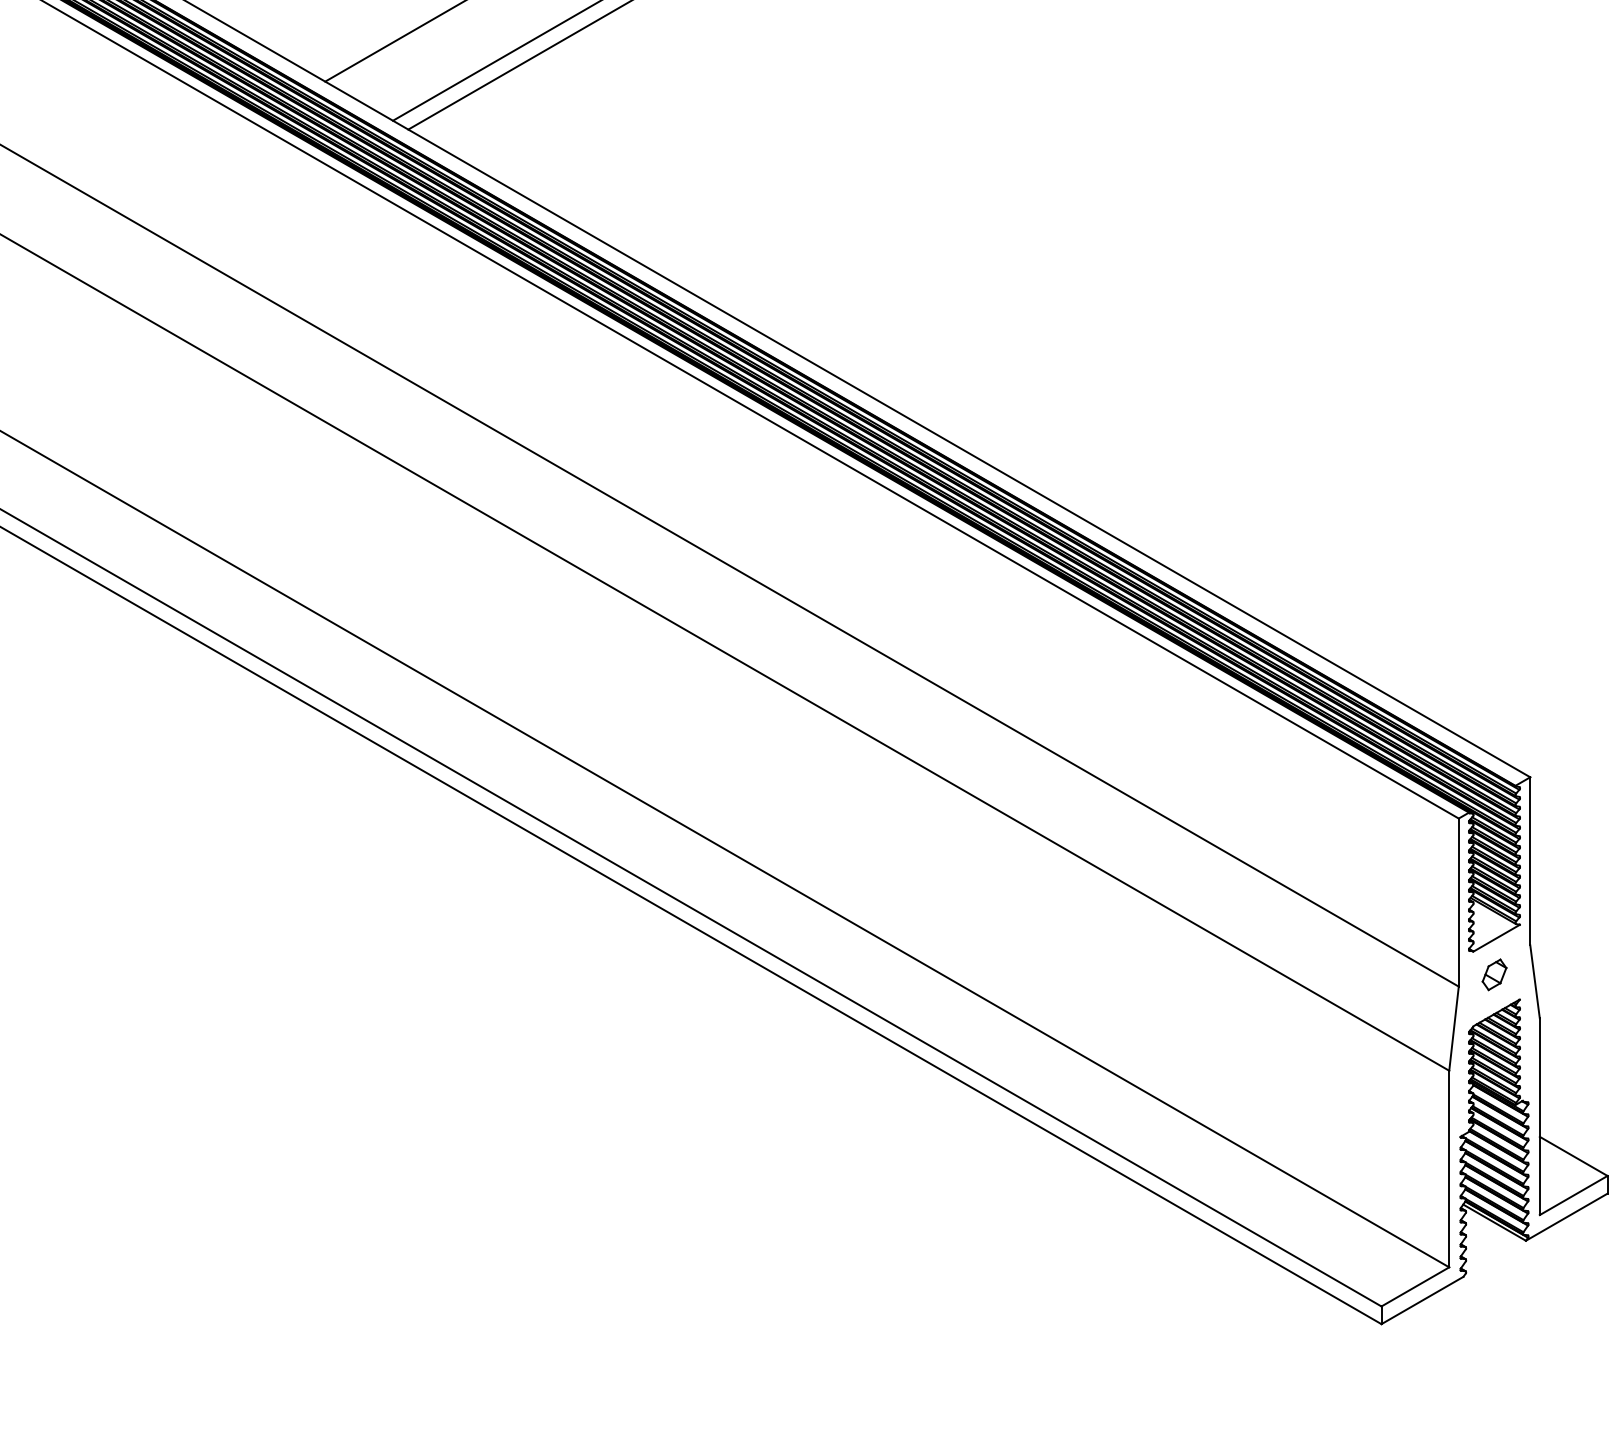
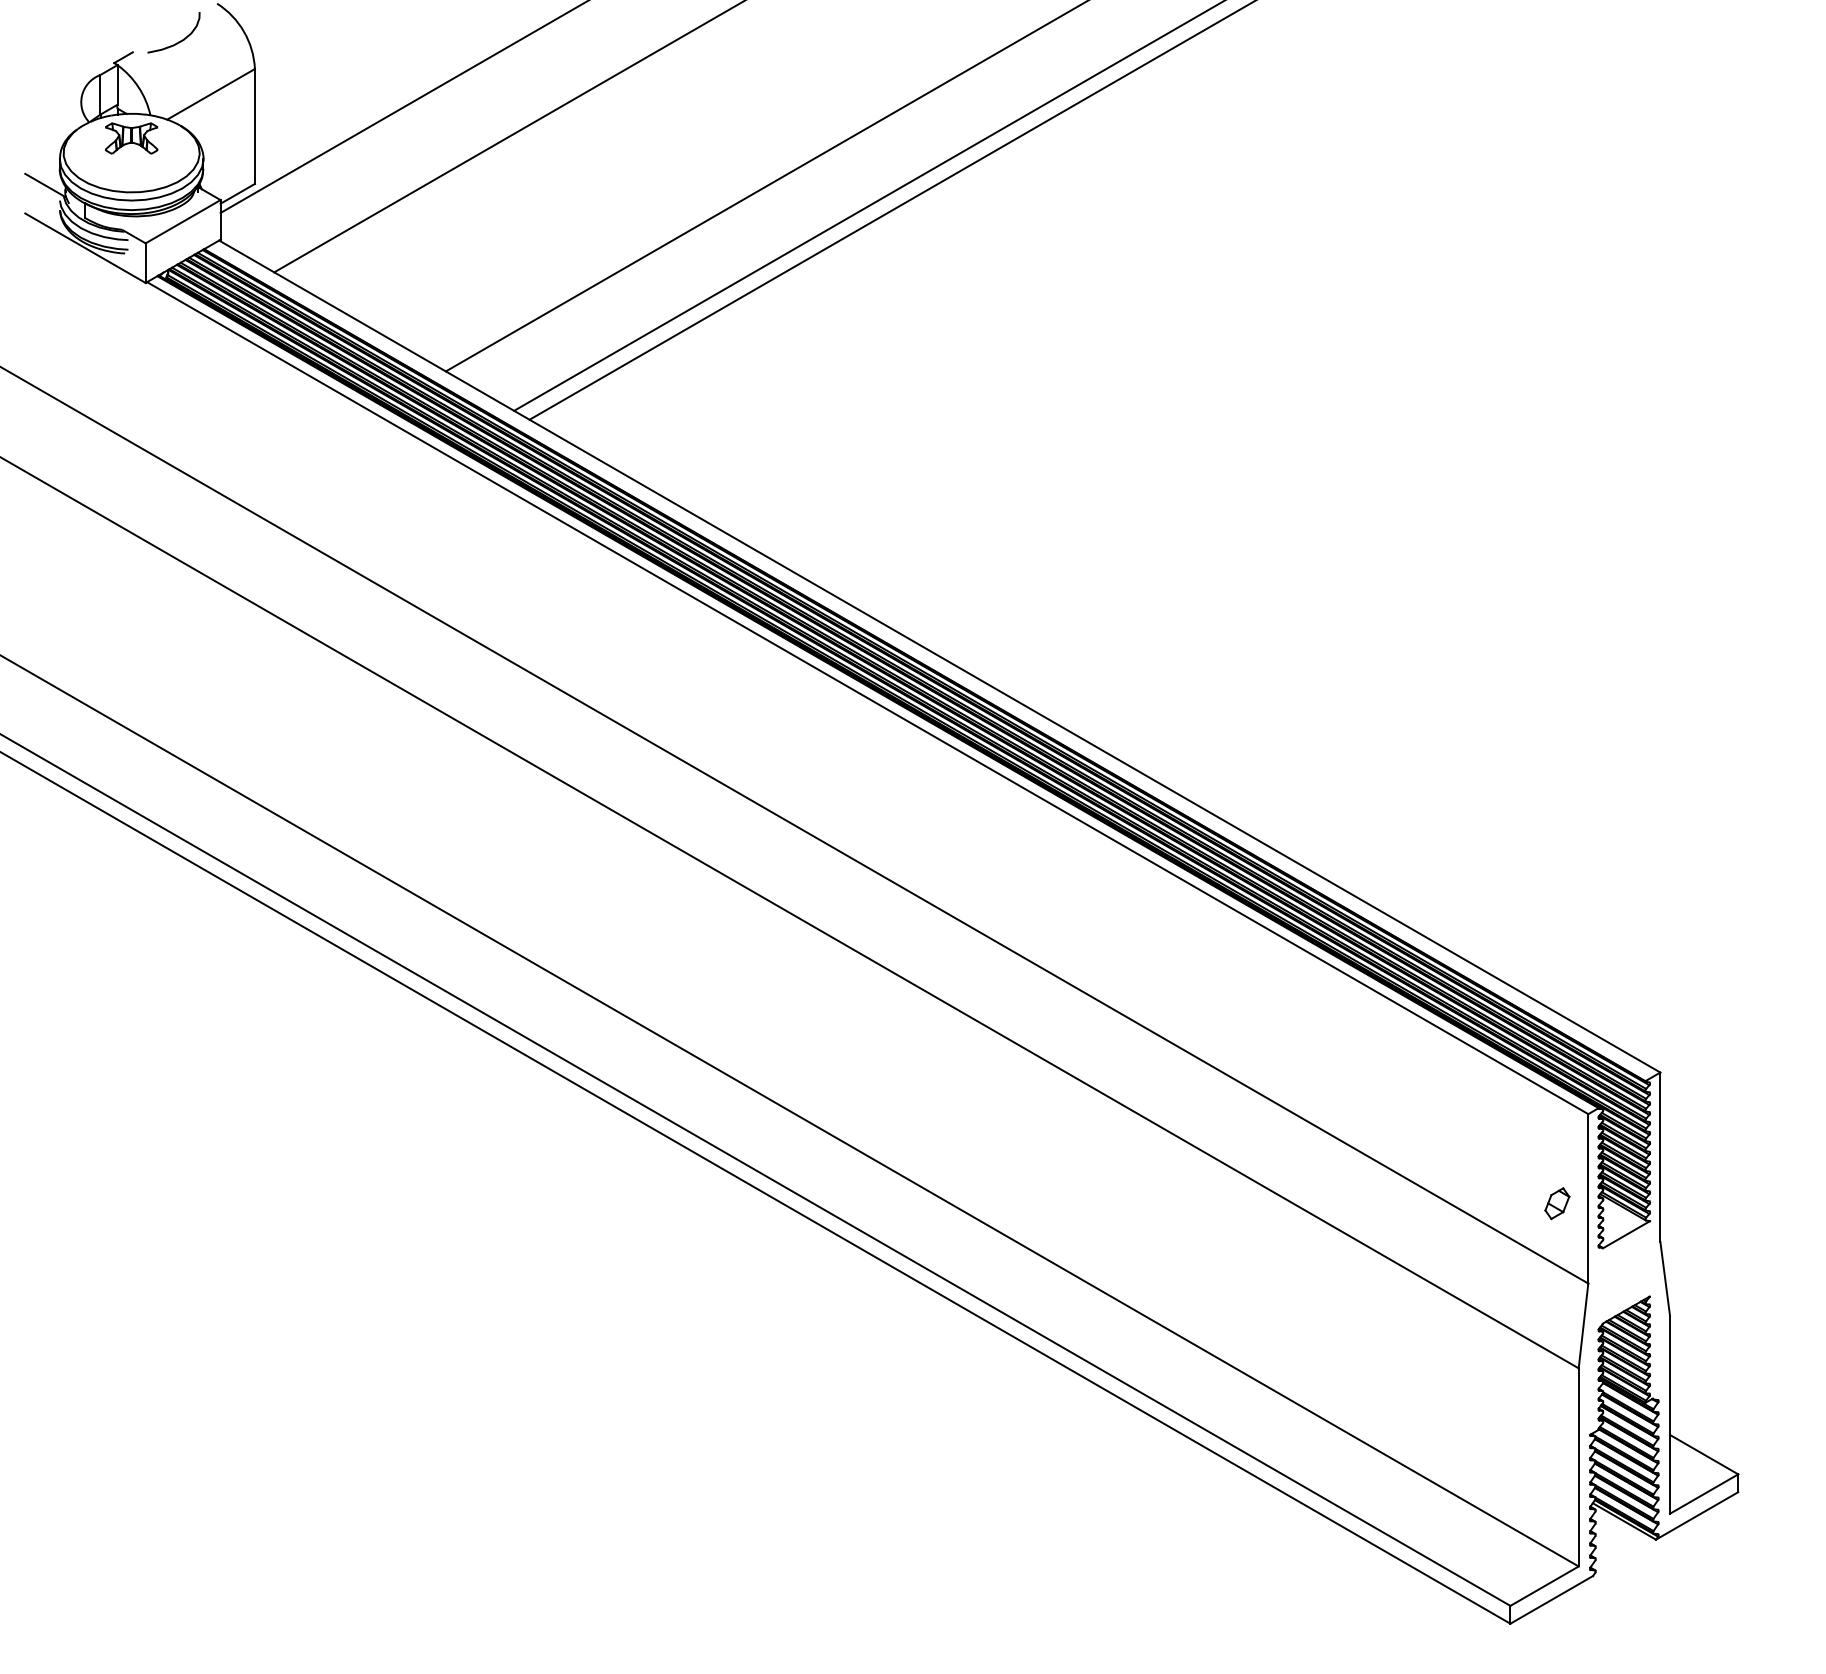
part: (1494, 974) -> (1557, 1203), moved

